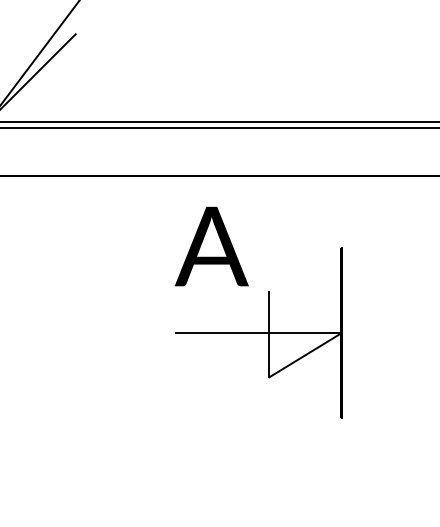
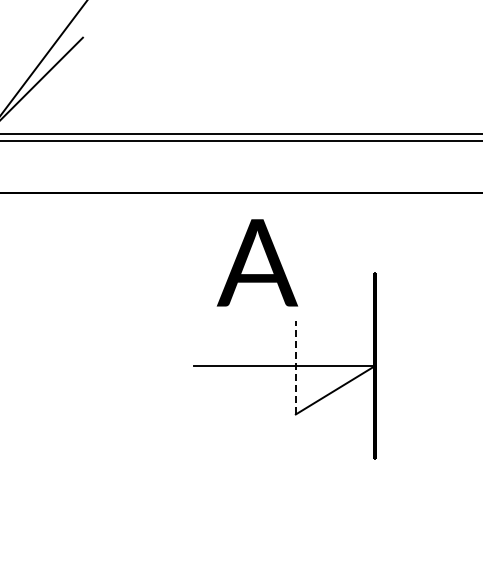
text: (211, 246) -> (257, 262), moved
line: (269, 334) -> (295, 367), solid -> dashed

